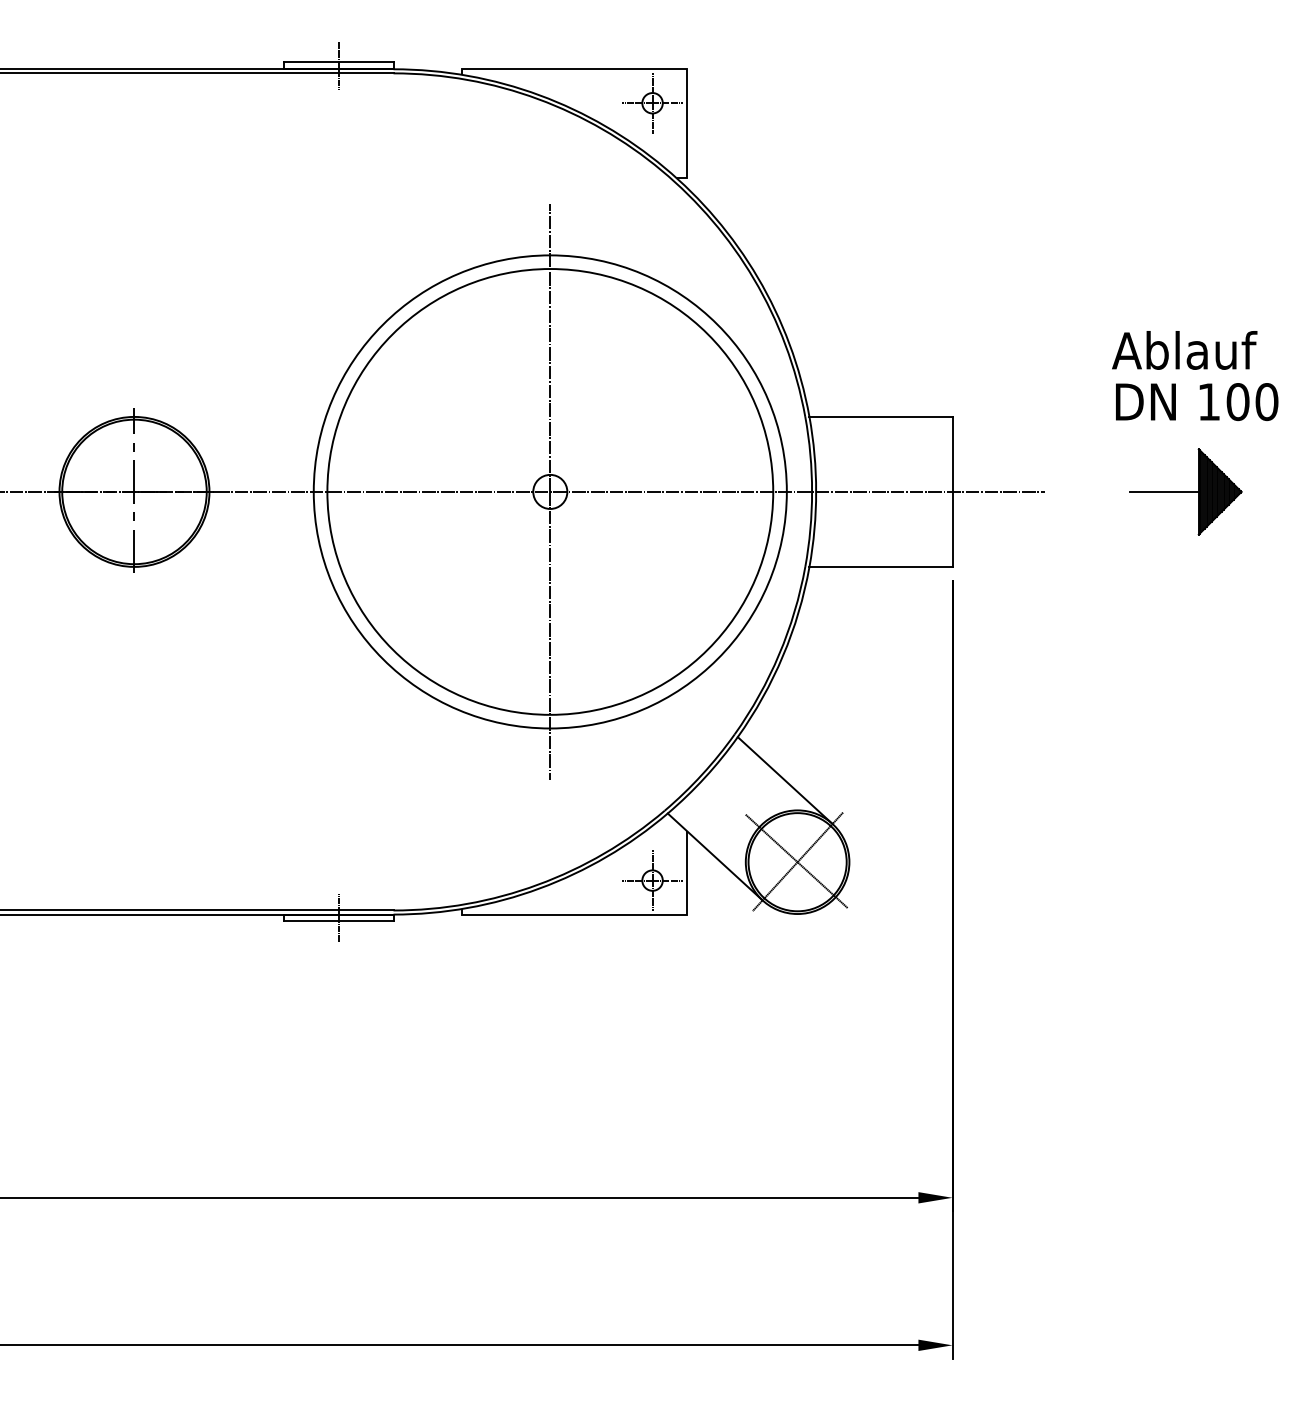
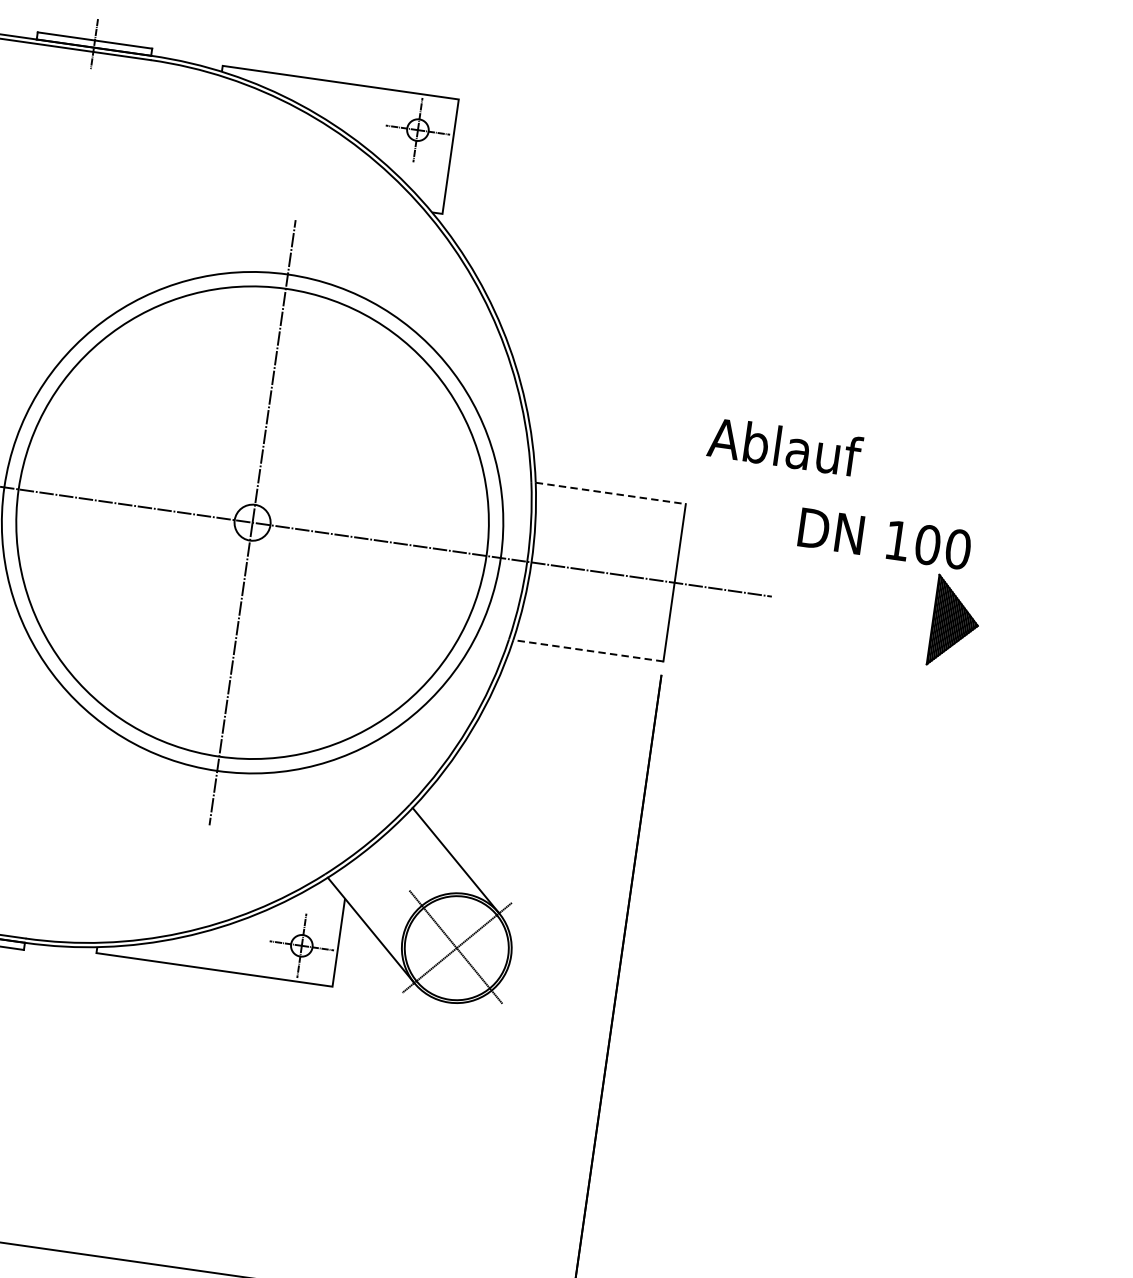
text: (1184, 350) -> (784, 447), moved
text: (1197, 402) -> (885, 539), moved
line: (880, 416) -> (610, 492), solid -> dashed
line: (1163, 491) -> (896, 613), removed
line: (880, 566) -> (587, 650), solid -> dashed

